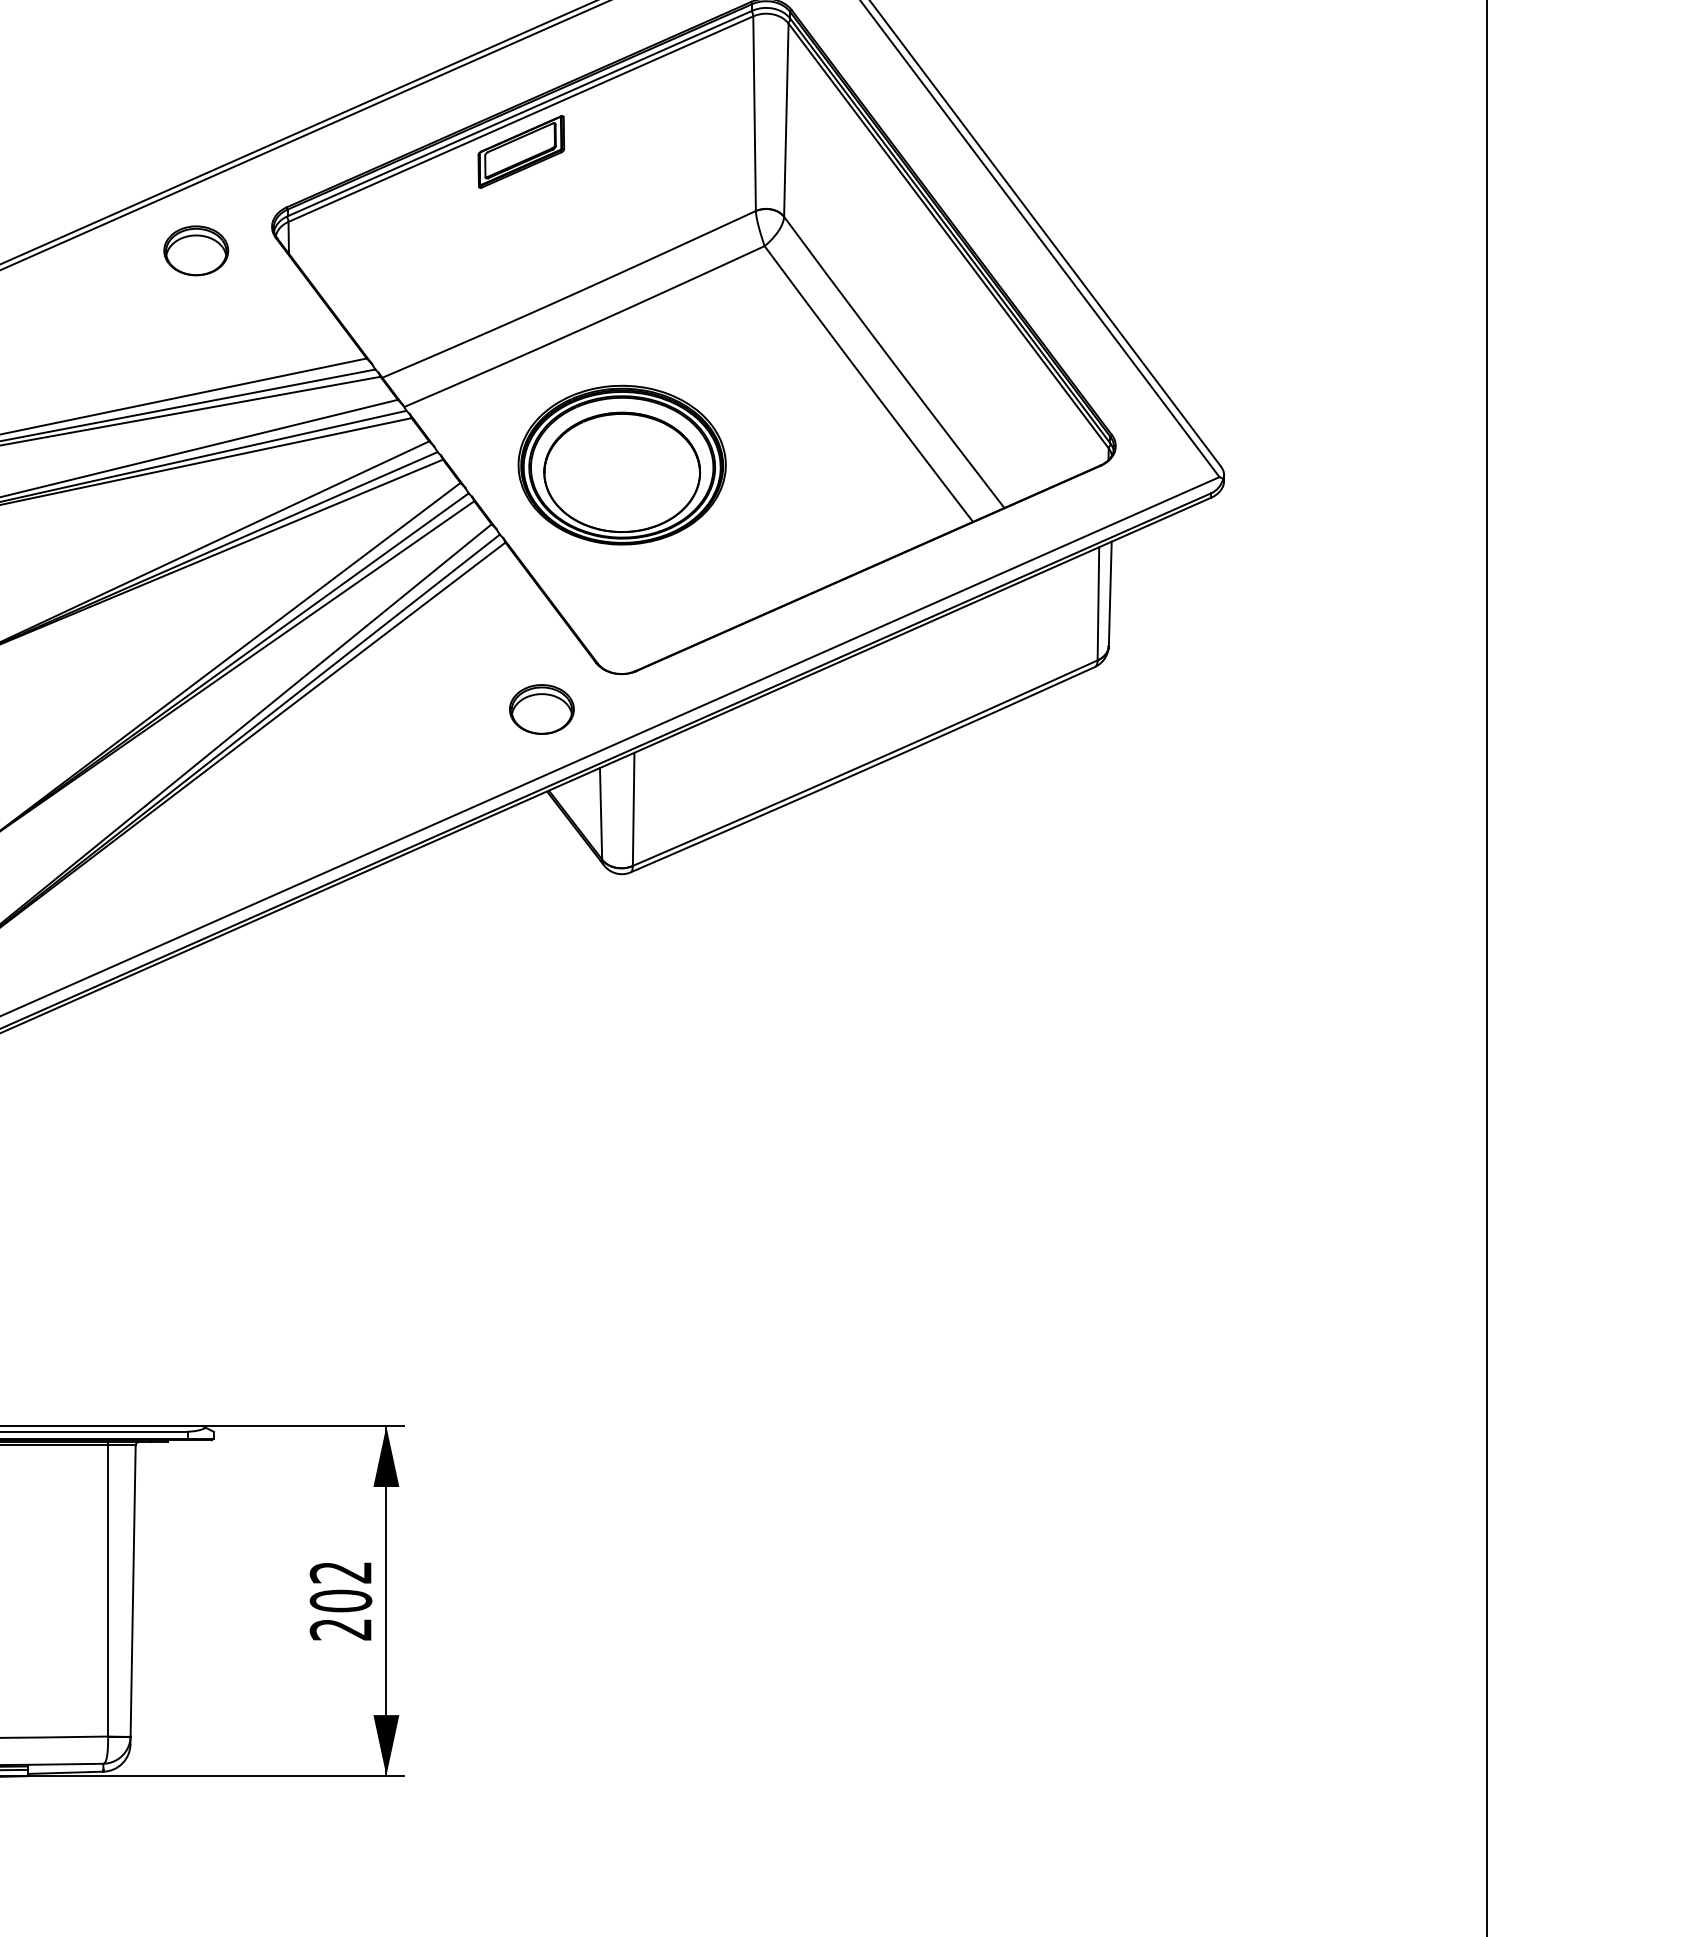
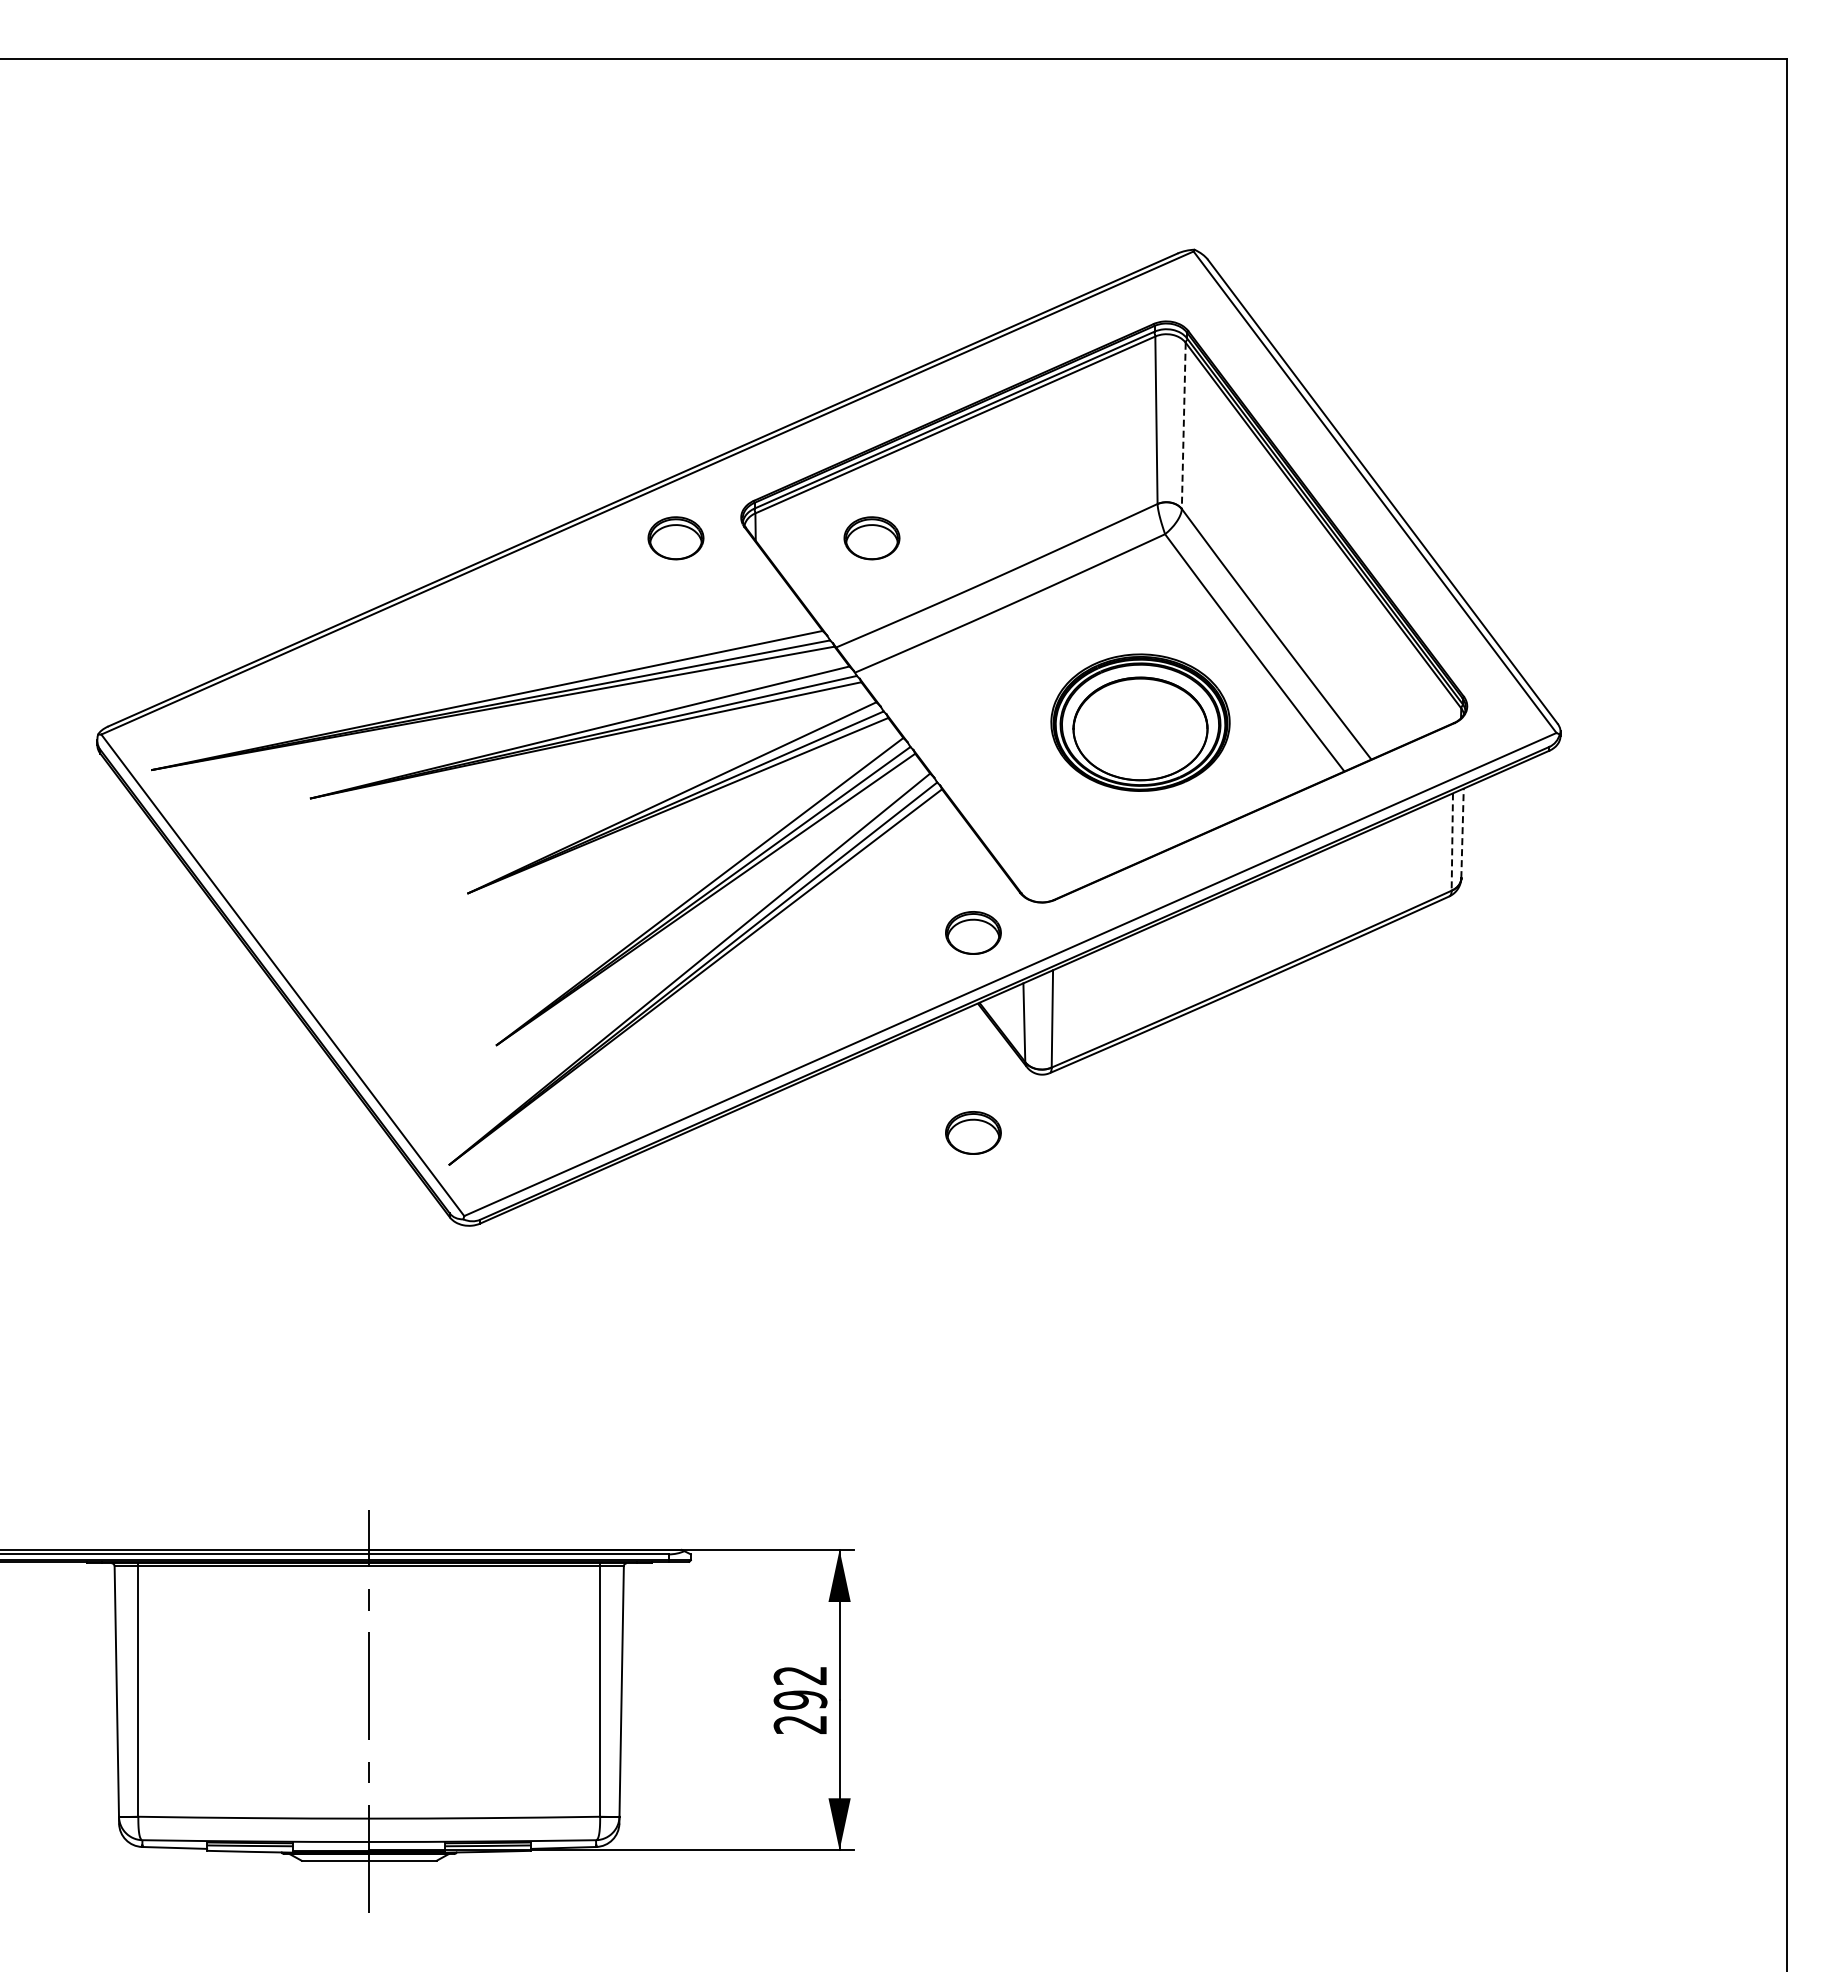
line: (786, 120) -> (1183, 426), solid -> dashed
part: (521, 151) -> (955, 452), removed
part: (423, 251) -> (871, 538), added
part: (622, 464) -> (1140, 722), moved
line: (1110, 593) -> (1462, 833), solid -> dashed
line: (1098, 604) -> (1452, 842), solid -> dashed
part: (541, 941) -> (973, 1132), added
text: (340, 1600) -> (800, 1699), 202 -> 292

